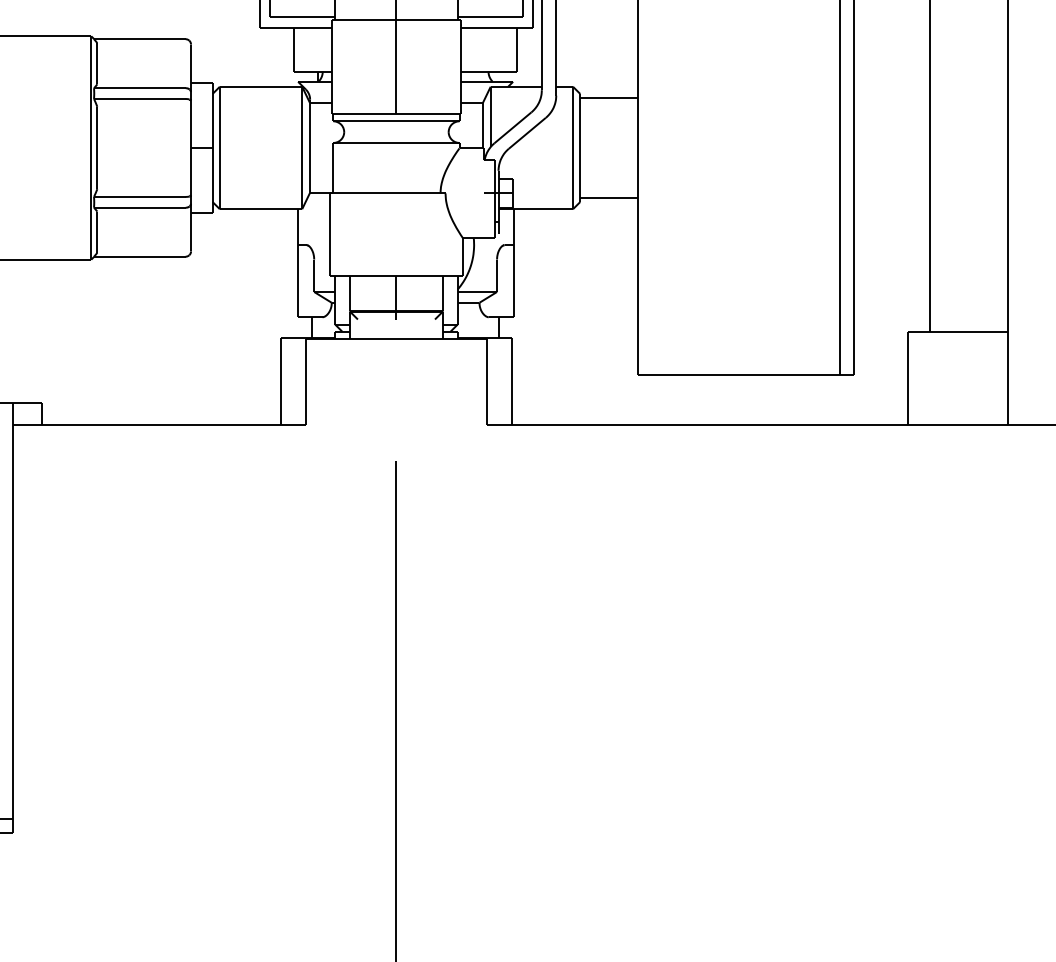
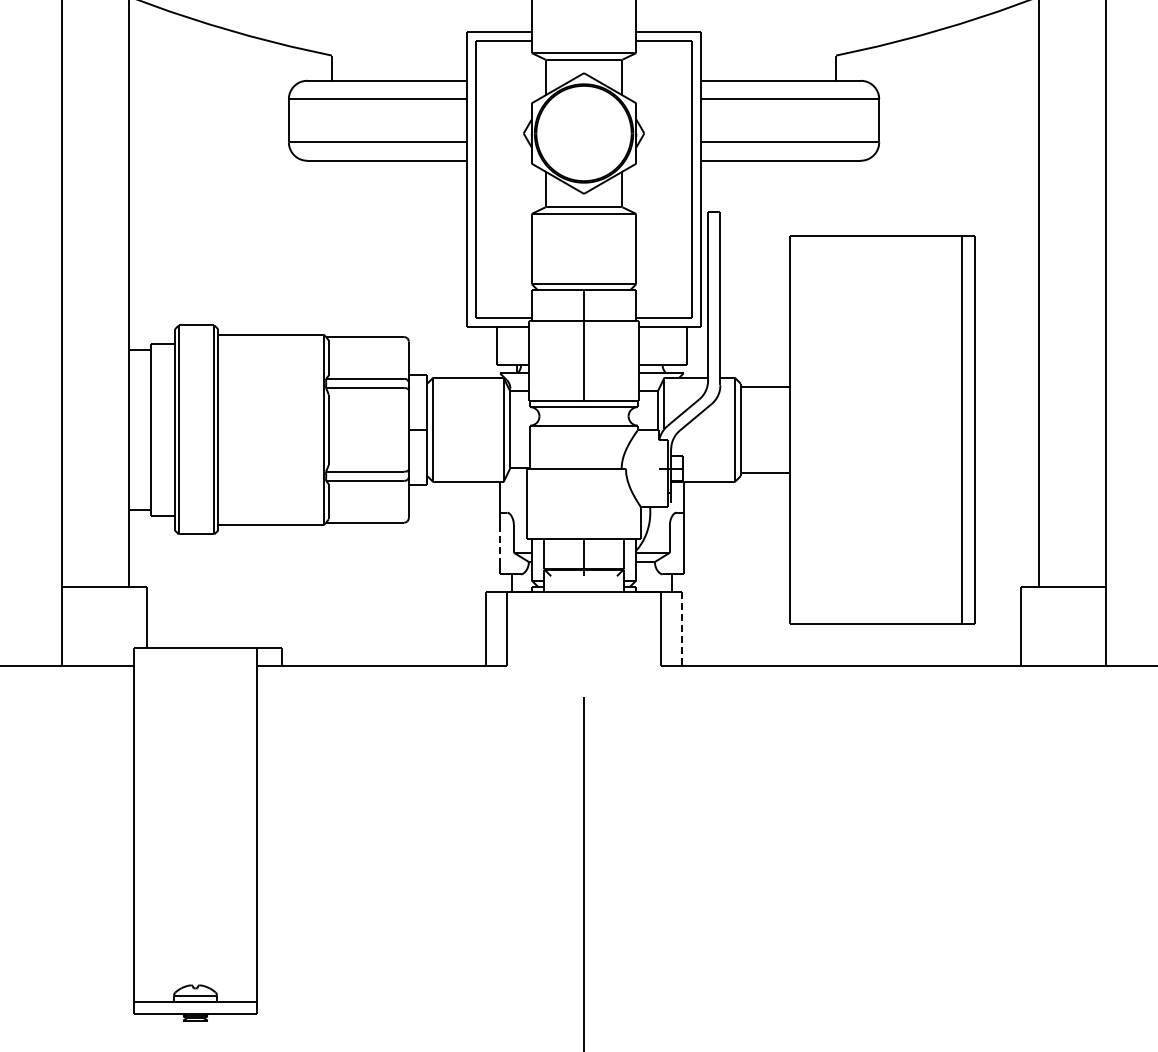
line: (297, 282) -> (499, 544), solid -> dashed
line: (511, 381) -> (682, 629), solid -> dashed

